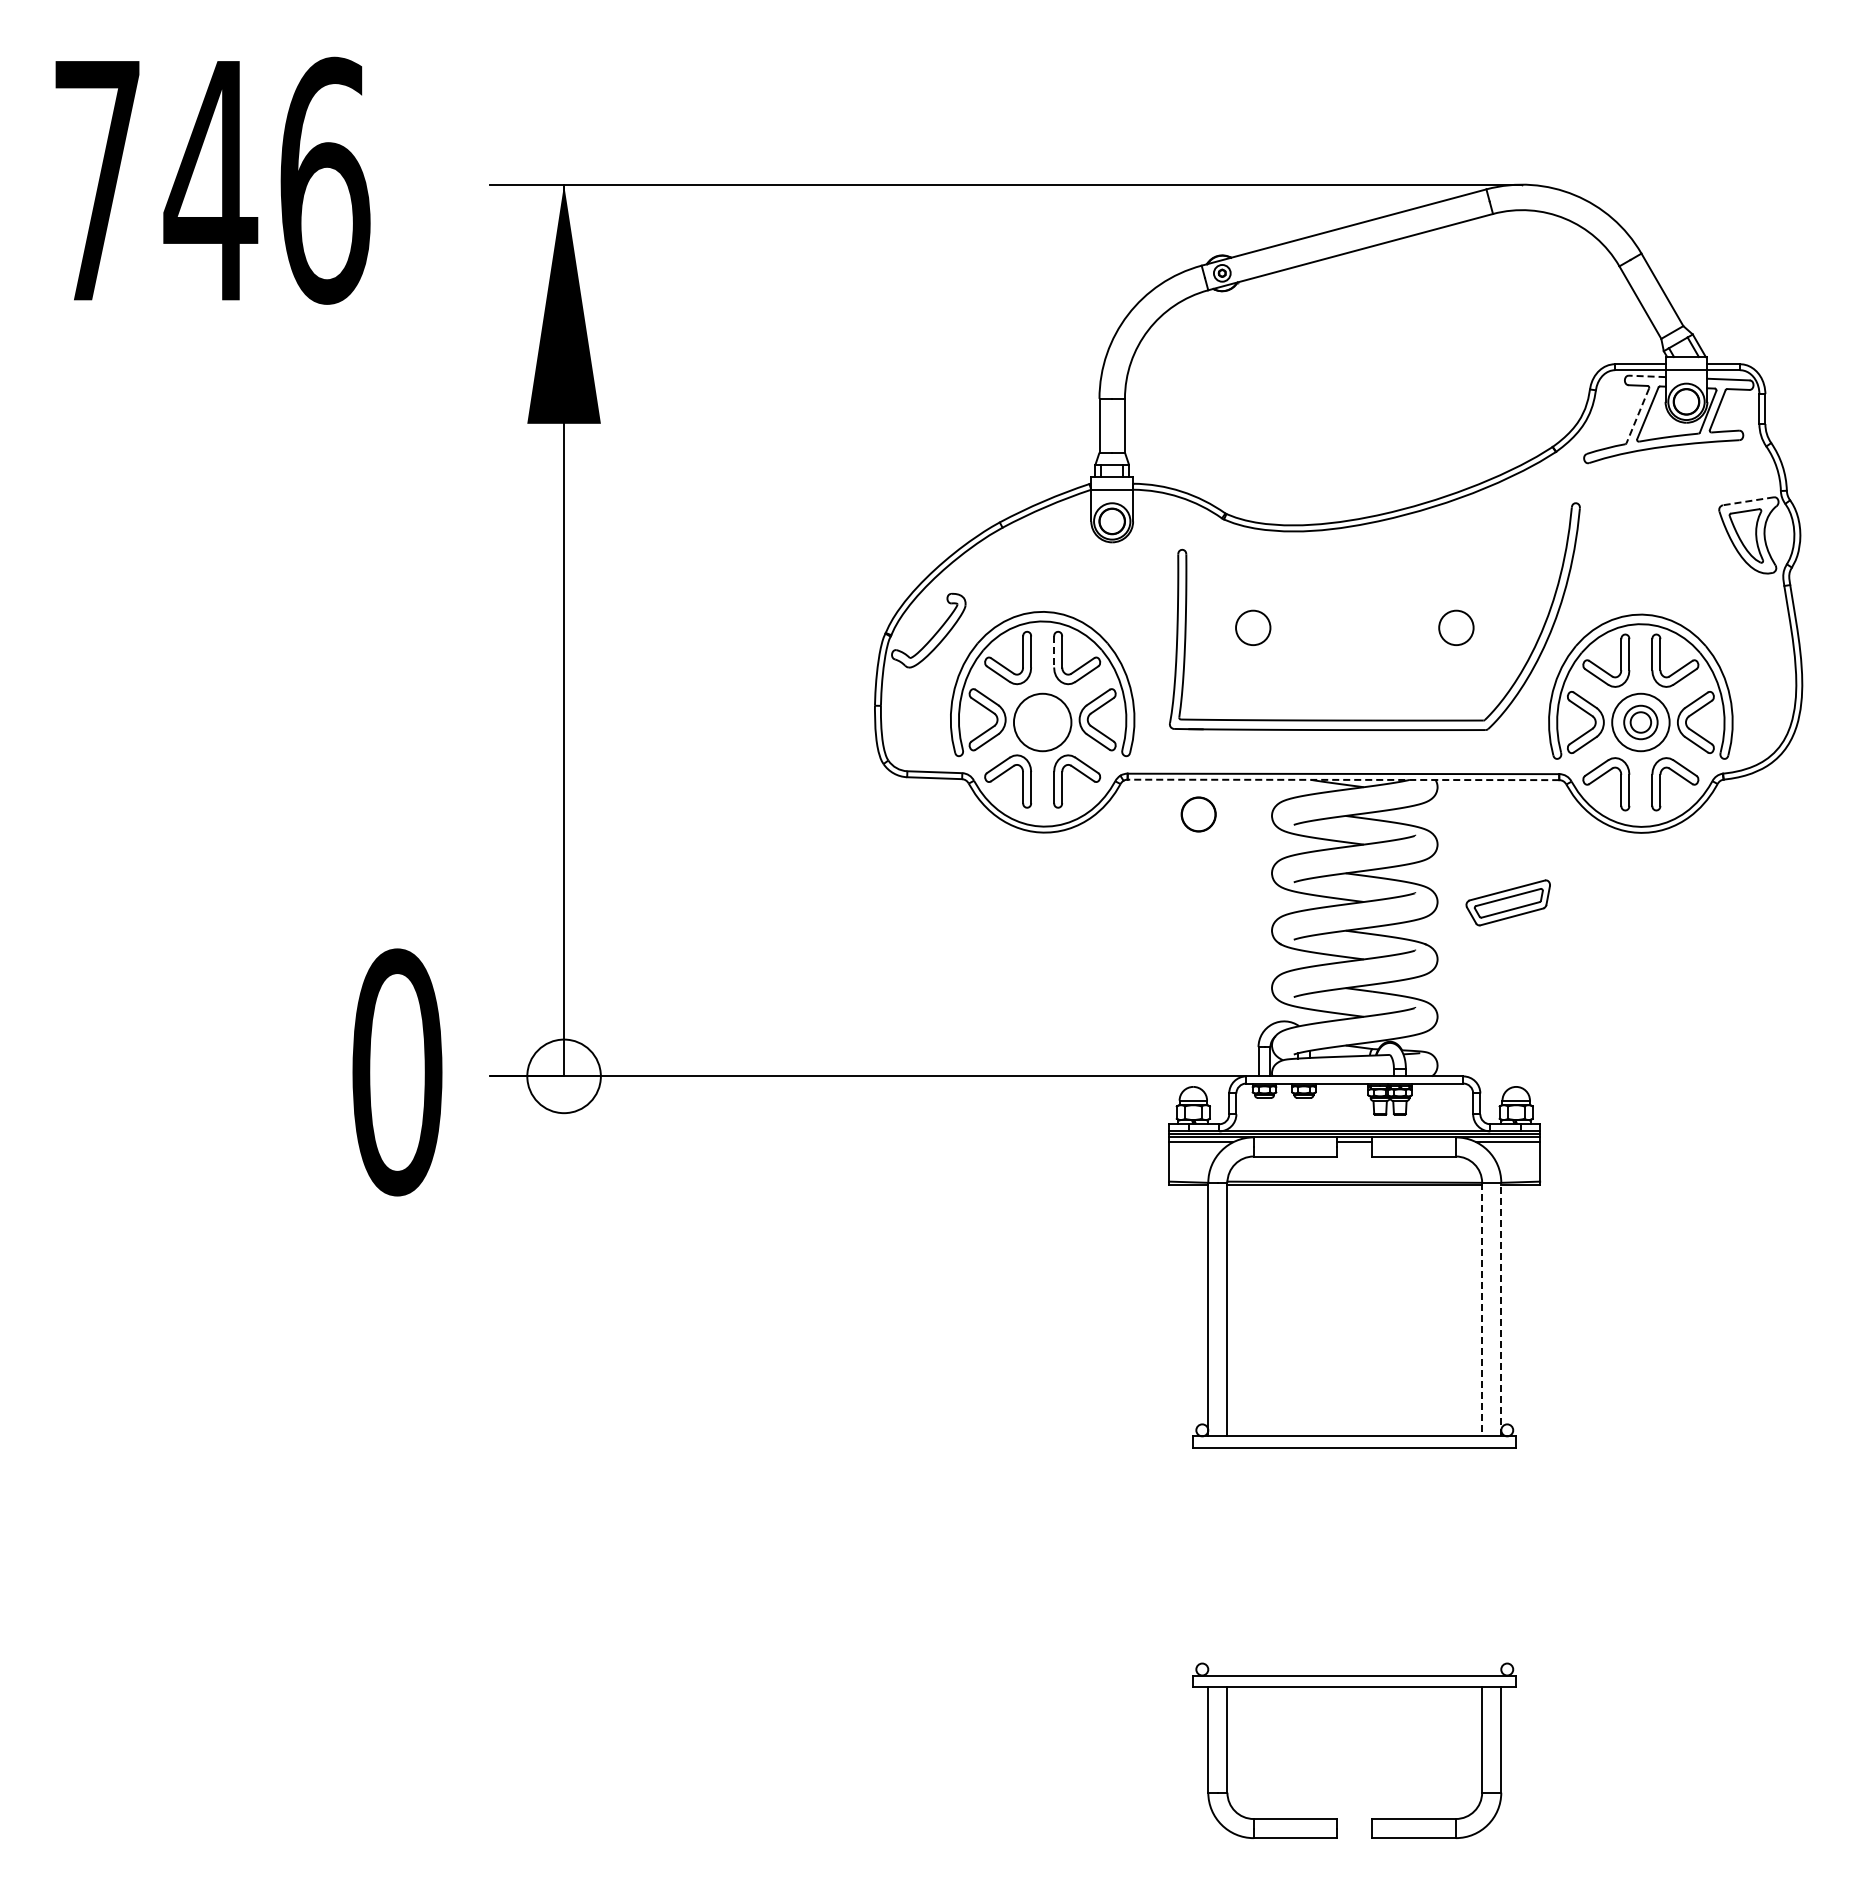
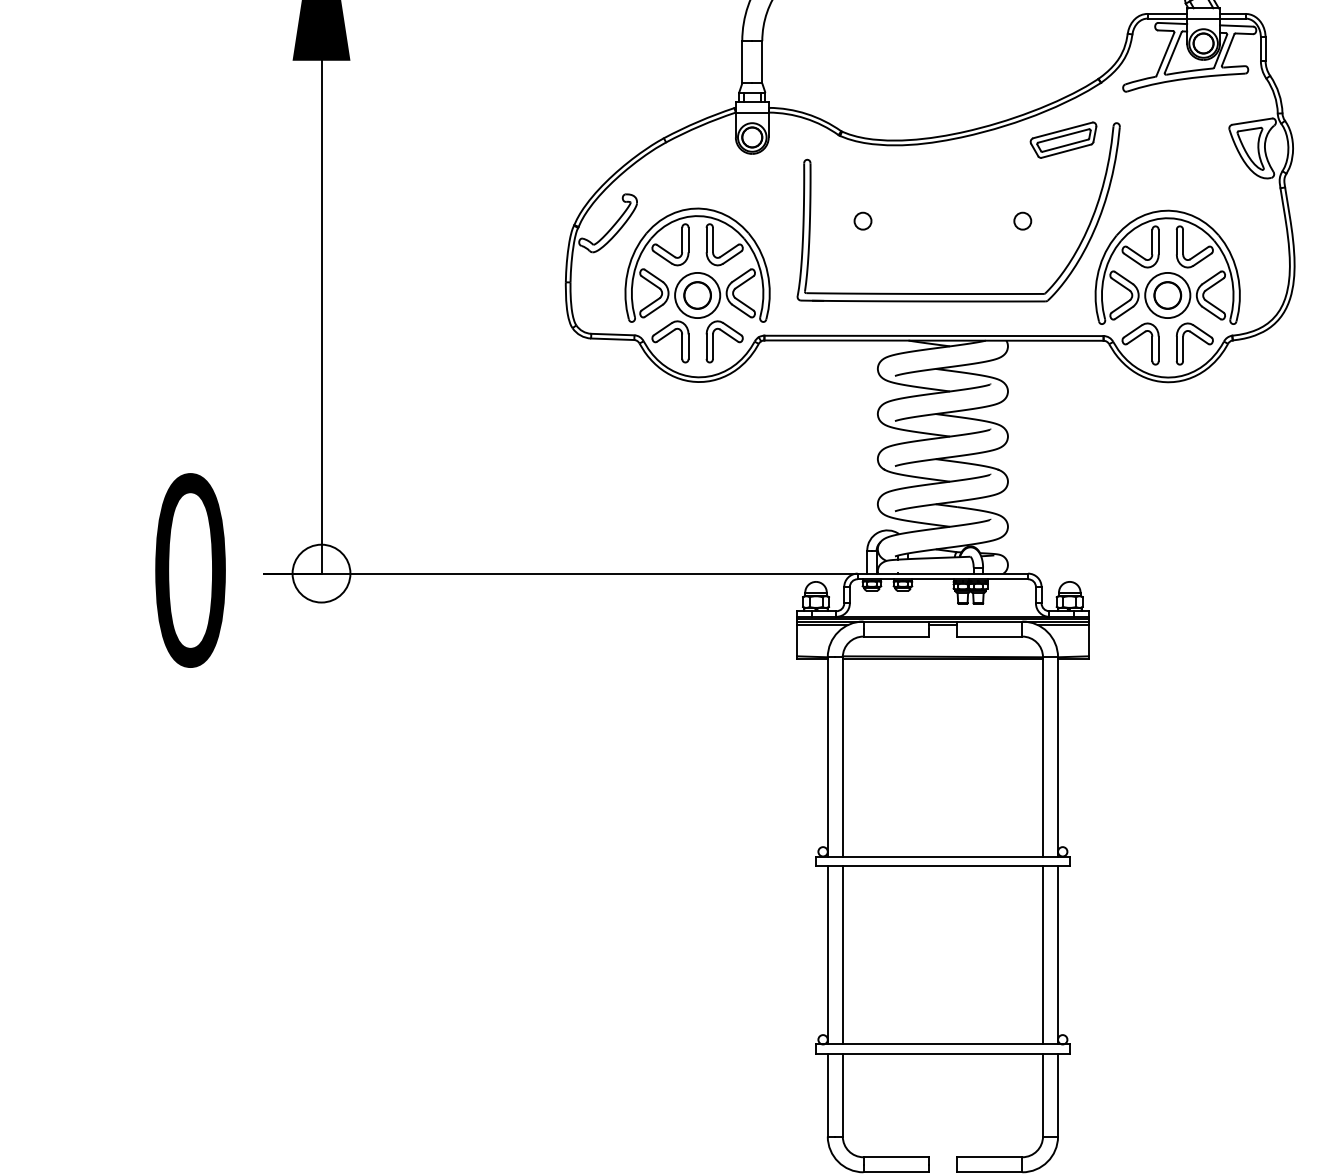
line: (1646, 376) -> (1172, 23), dashed -> solid
line: (1637, 415) -> (1165, 54), dashed -> solid
line: (1748, 501) -> (1252, 121), dashed -> solid
circle: (1252, 627) -> (862, 220), size x0.62
circle: (1456, 627) -> (1022, 220), size x0.62
line: (1054, 651) -> (706, 239), dashed -> solid
circle: (1640, 722) -> (1167, 295), size x1.67
line: (1343, 779) -> (934, 340), dashed -> solid
circle: (1198, 814) -> (697, 295), moved
part: (1507, 902) -> (1062, 139), moved
line: (1482, 1309) -> (1043, 756), dashed -> solid
line: (1501, 1309) -> (1058, 756), dashed -> solid
line: (1208, 1561) -> (827, 954), added
line: (1227, 1561) -> (842, 954), added
line: (1482, 1561) -> (1043, 954), added
line: (1501, 1561) -> (1058, 954), added

